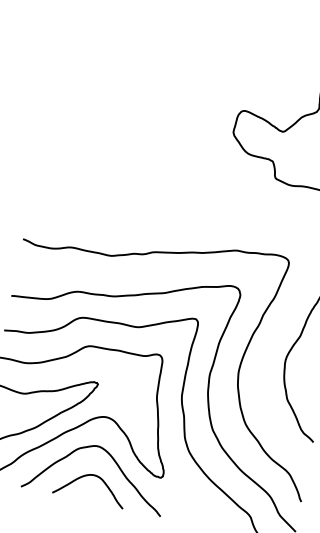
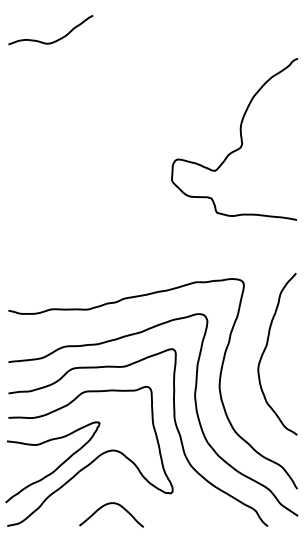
curve: (114, 461) -> (127, 487), removed

